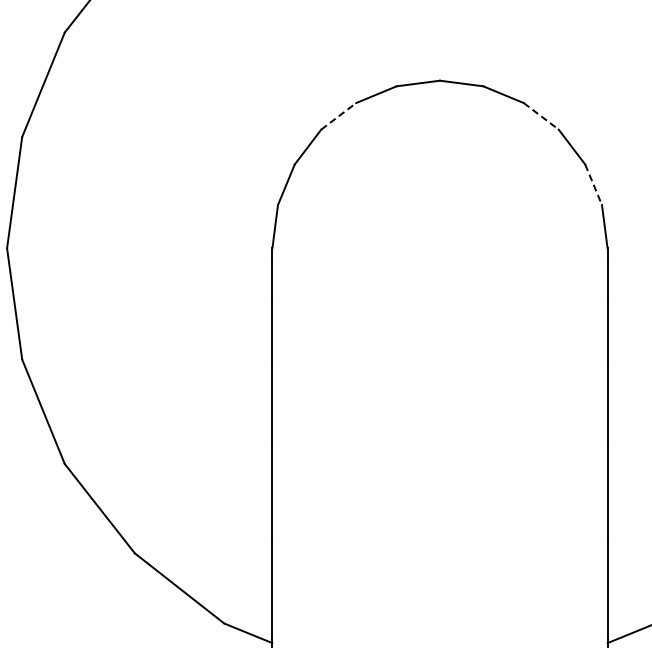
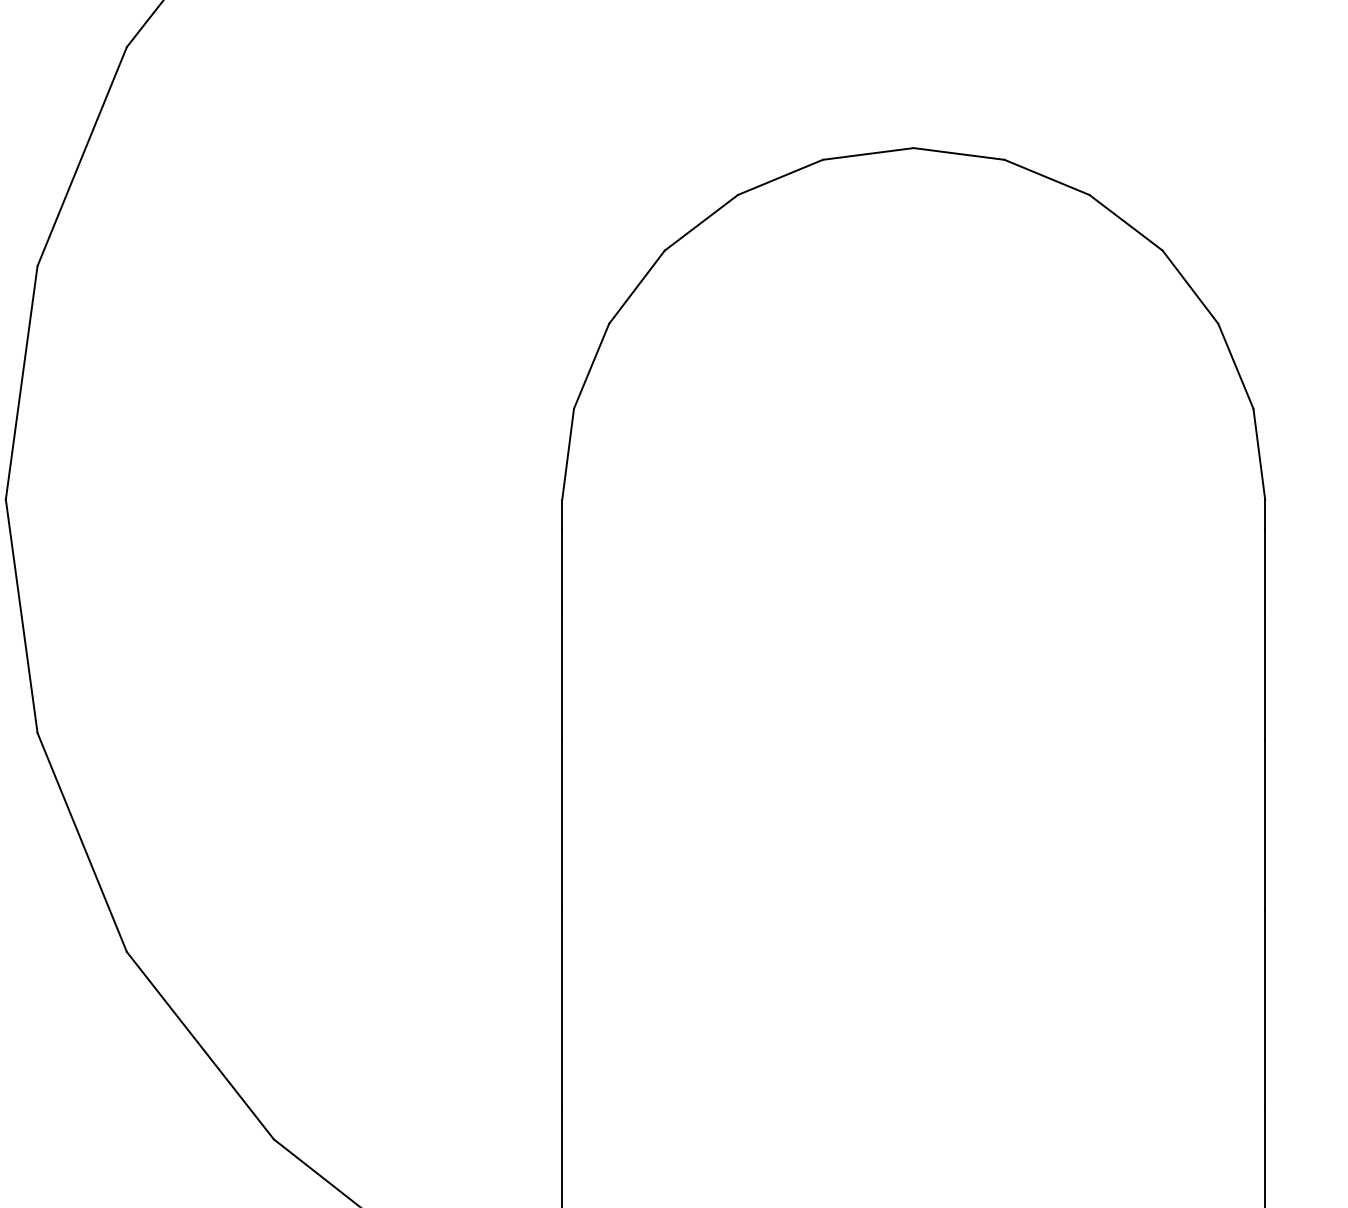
line: (338, 116) -> (700, 223), dashed -> solid
line: (541, 116) -> (1126, 223), dashed -> solid
line: (593, 184) -> (1235, 365), dashed -> solid

